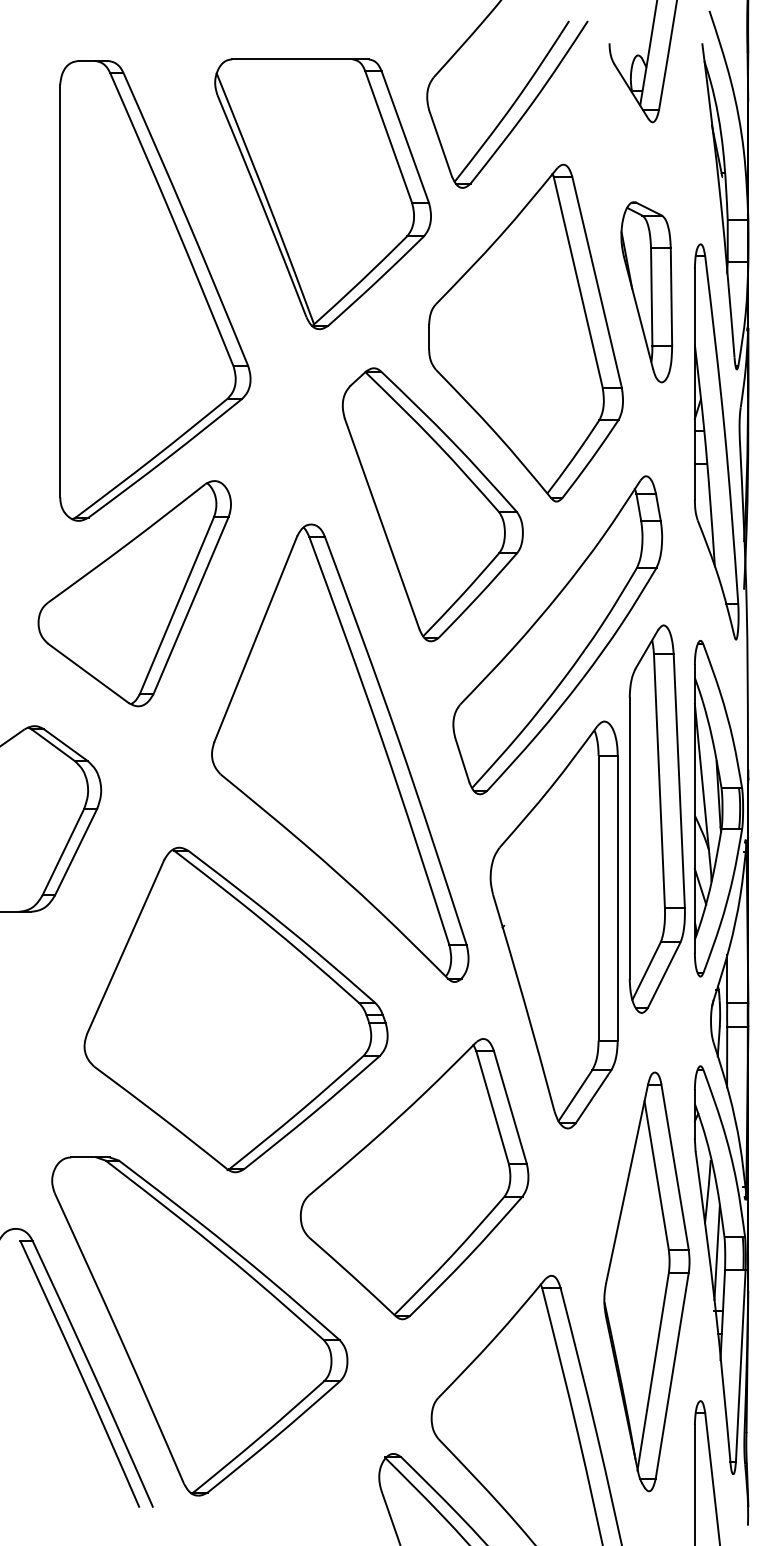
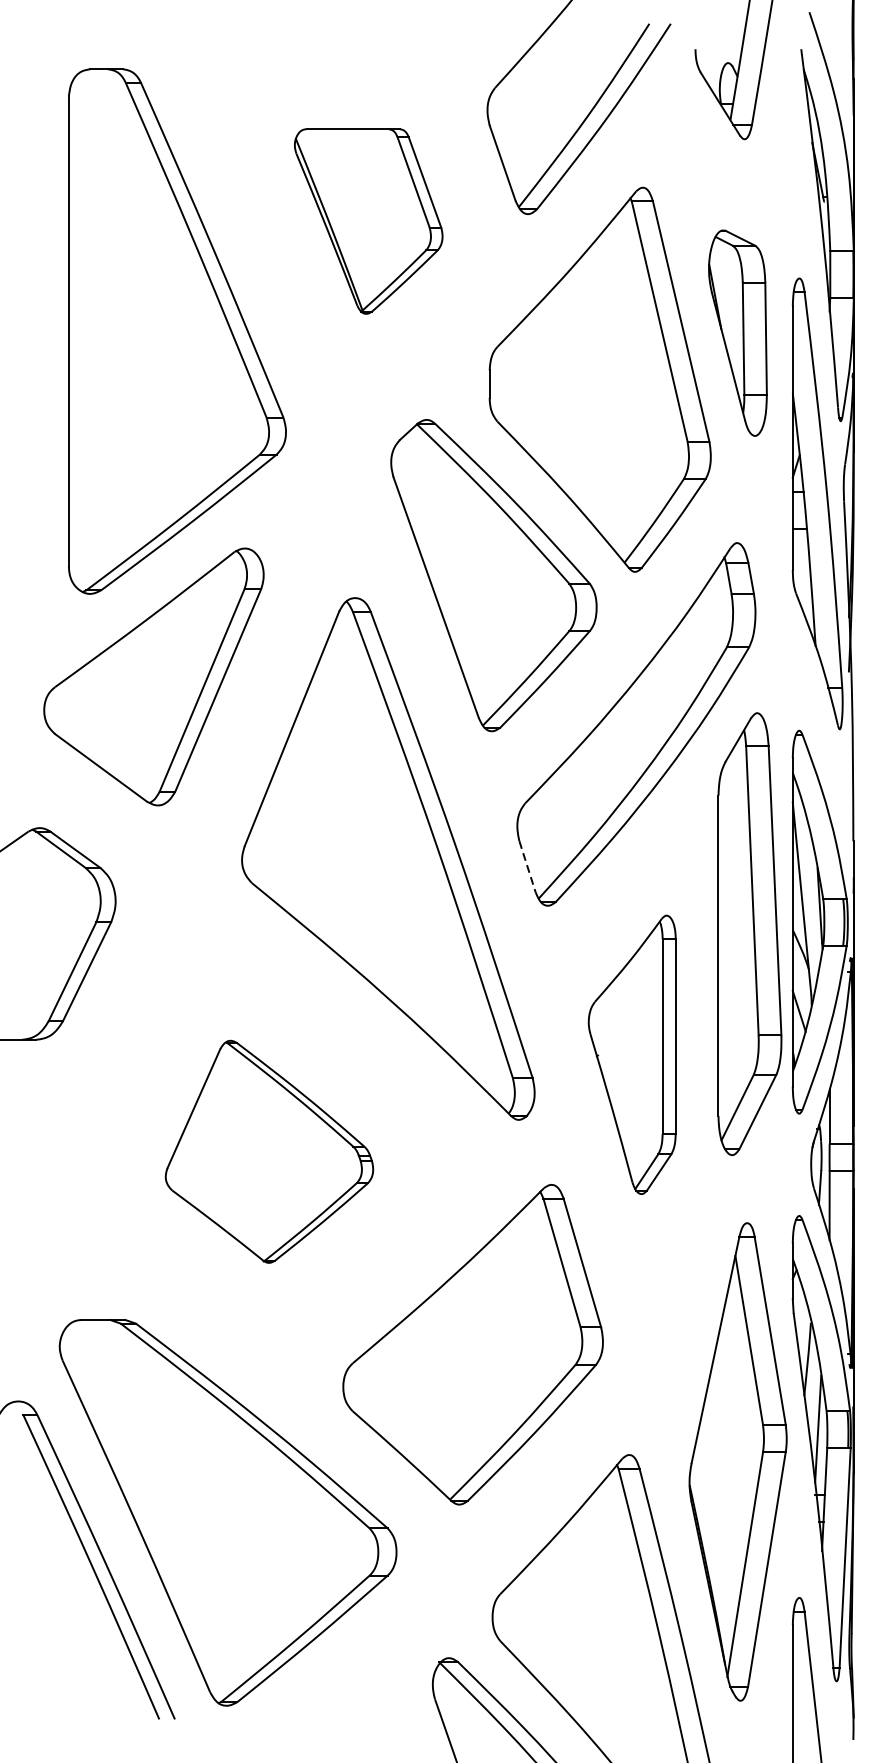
part: (322, 194) -> (368, 221), size x0.6
line: (462, 760) -> (527, 867), solid -> dashed
part: (553, 924) -> (631, 1054), size x0.6
part: (235, 1009) -> (268, 1151), size x0.6

